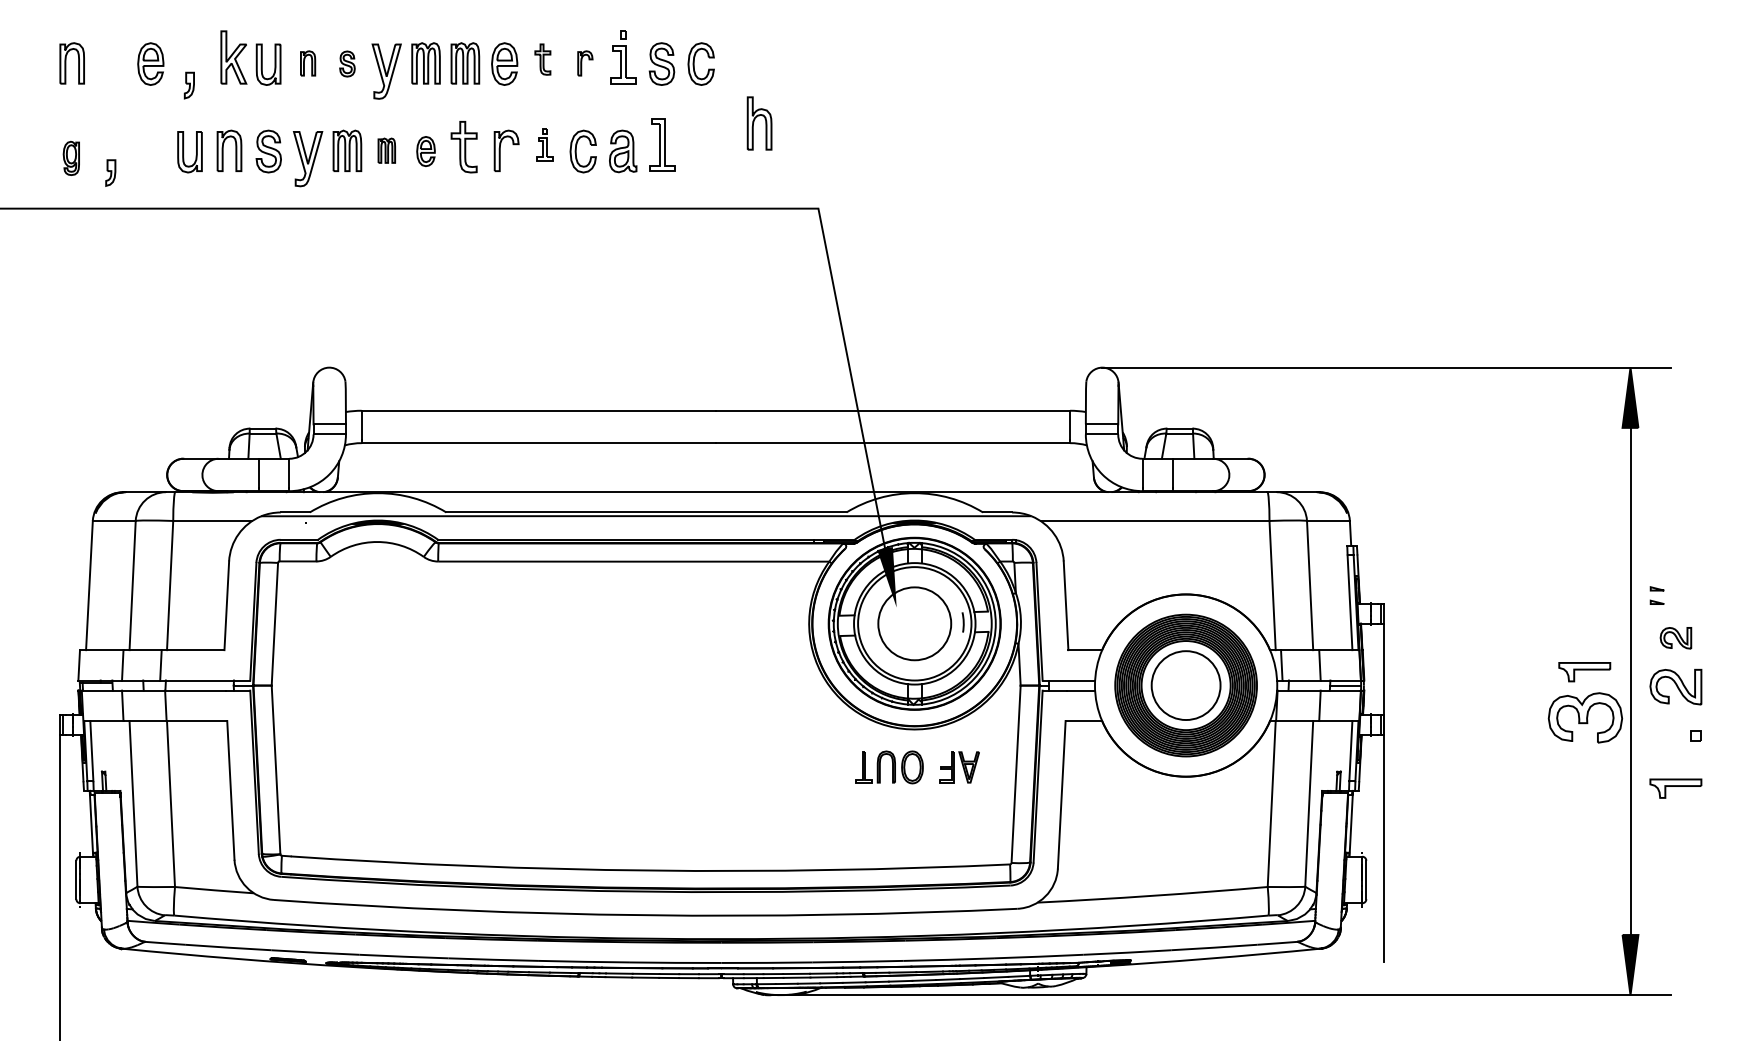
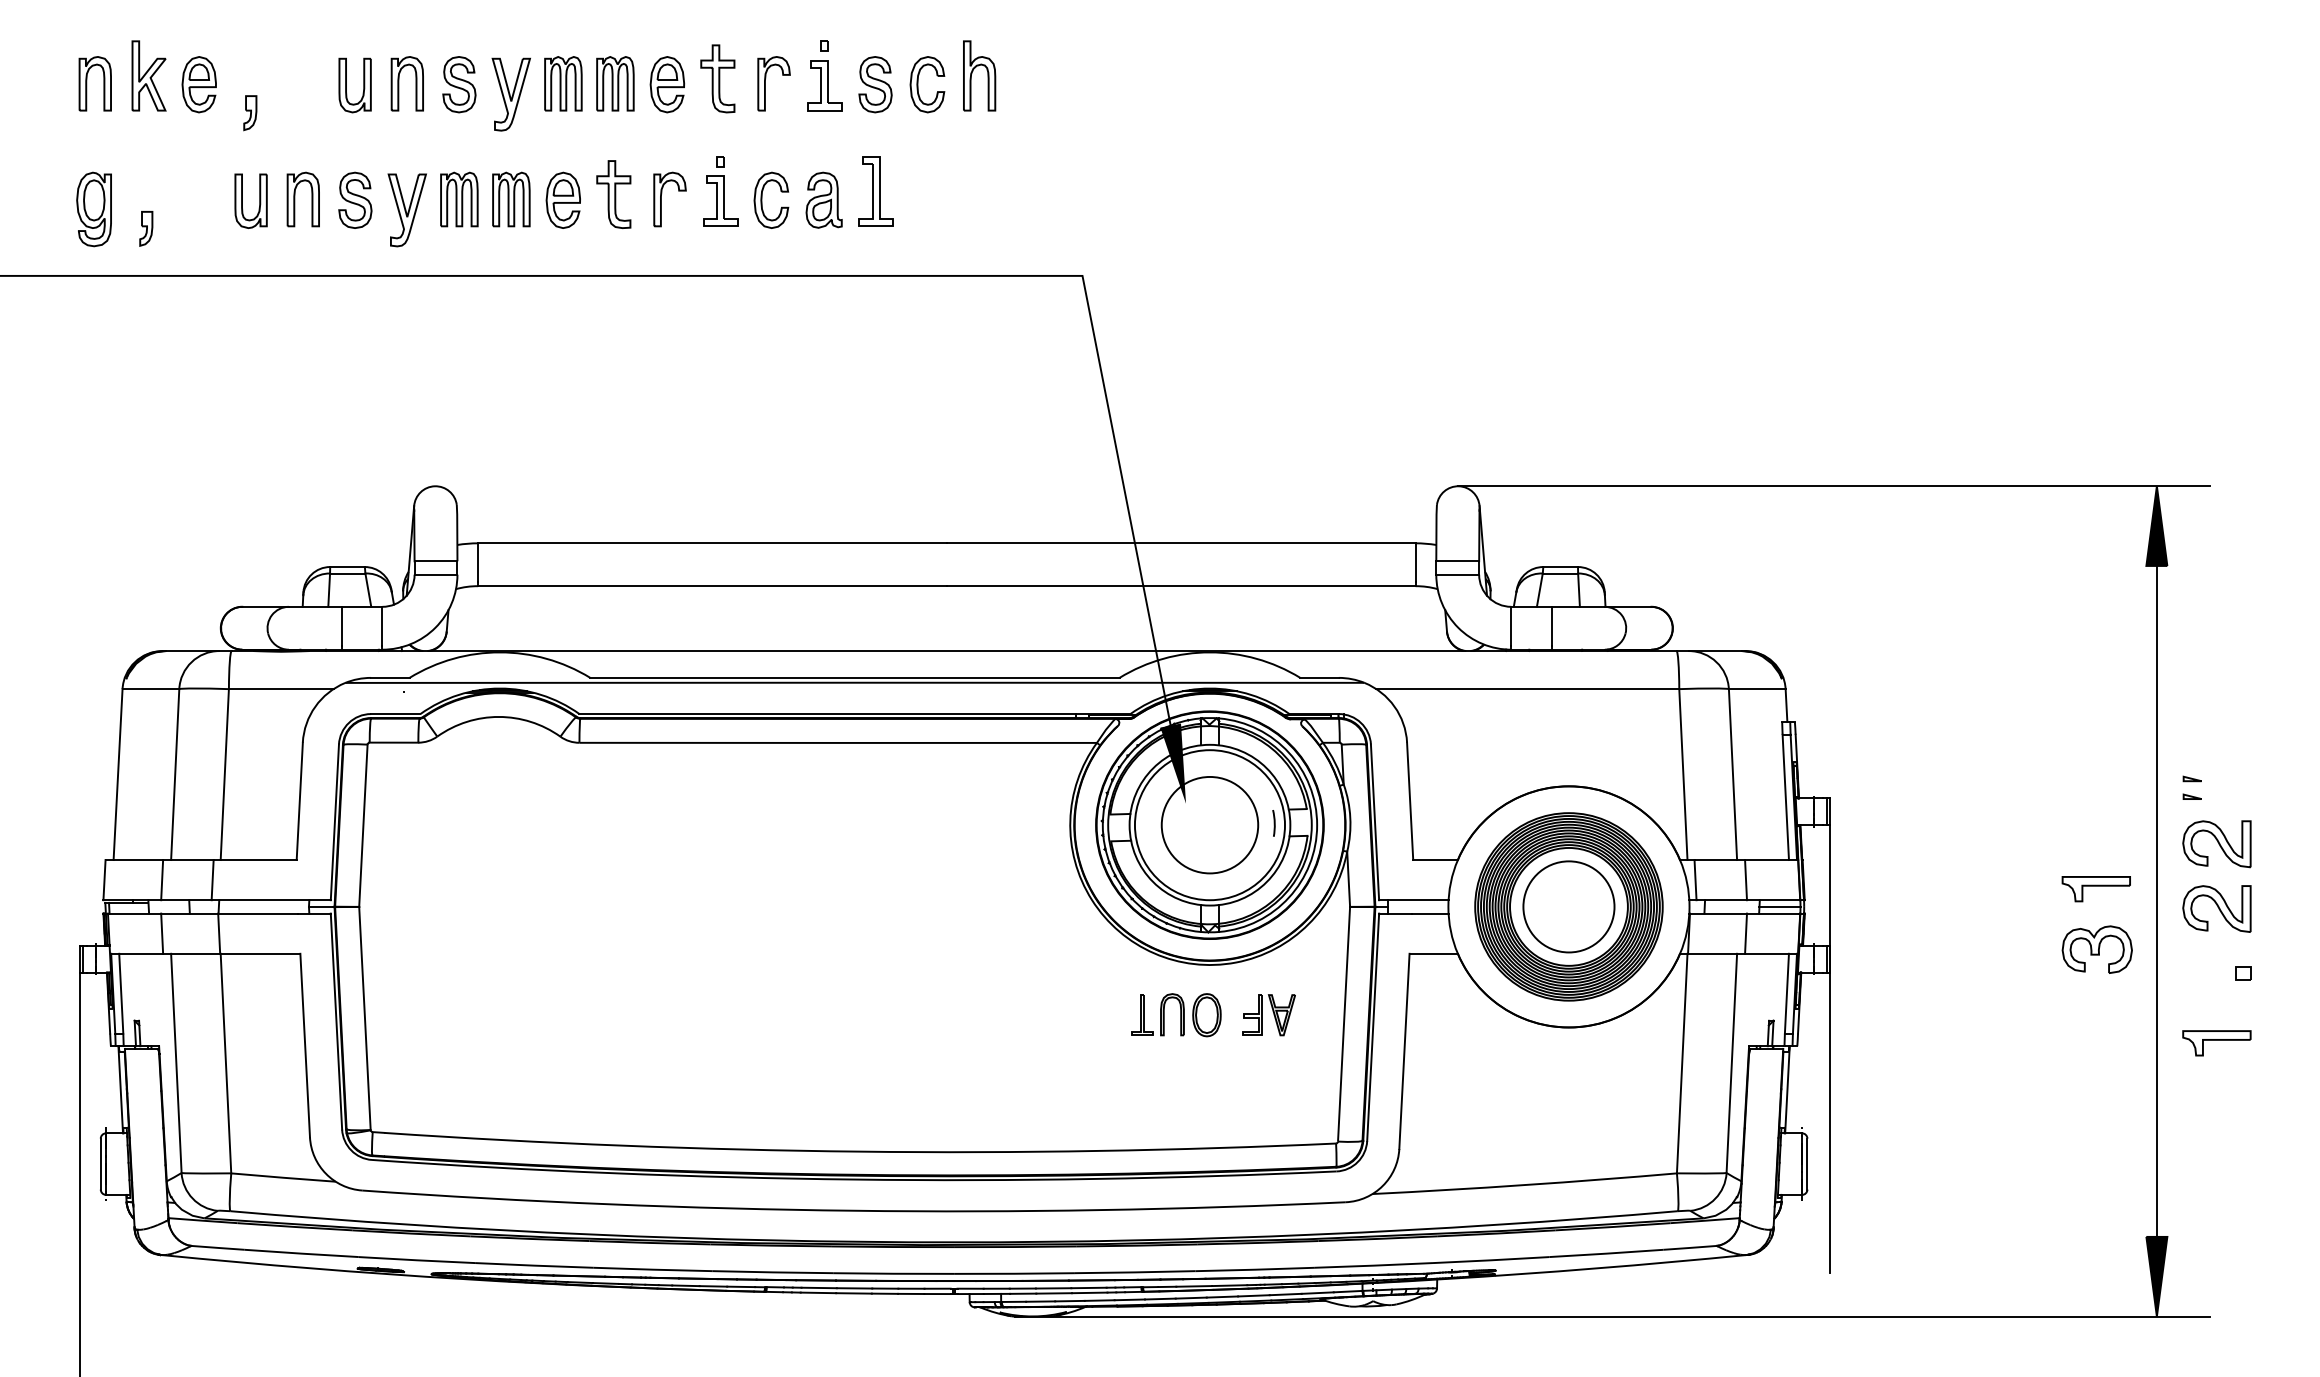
part: (233, 57) -> (148, 75), moved
part: (542, 59) -> (717, 78), size x1.67
part: (307, 63) -> (406, 83), size x1.67
part: (347, 63) -> (459, 83), size x1.67
part: (585, 63) -> (774, 83), size x1.67
part: (759, 123) -> (979, 75), moved
part: (544, 144) -> (720, 191), size x1.67
part: (386, 150) -> (511, 198), size x1.67
part: (425, 151) -> (562, 200), size x1.43
part: (71, 158) -> (94, 209), size x1.67
part: (1675, 638) -> (2216, 844), size x1.67
part: (1585, 717) -> (2097, 949), size x0.71

